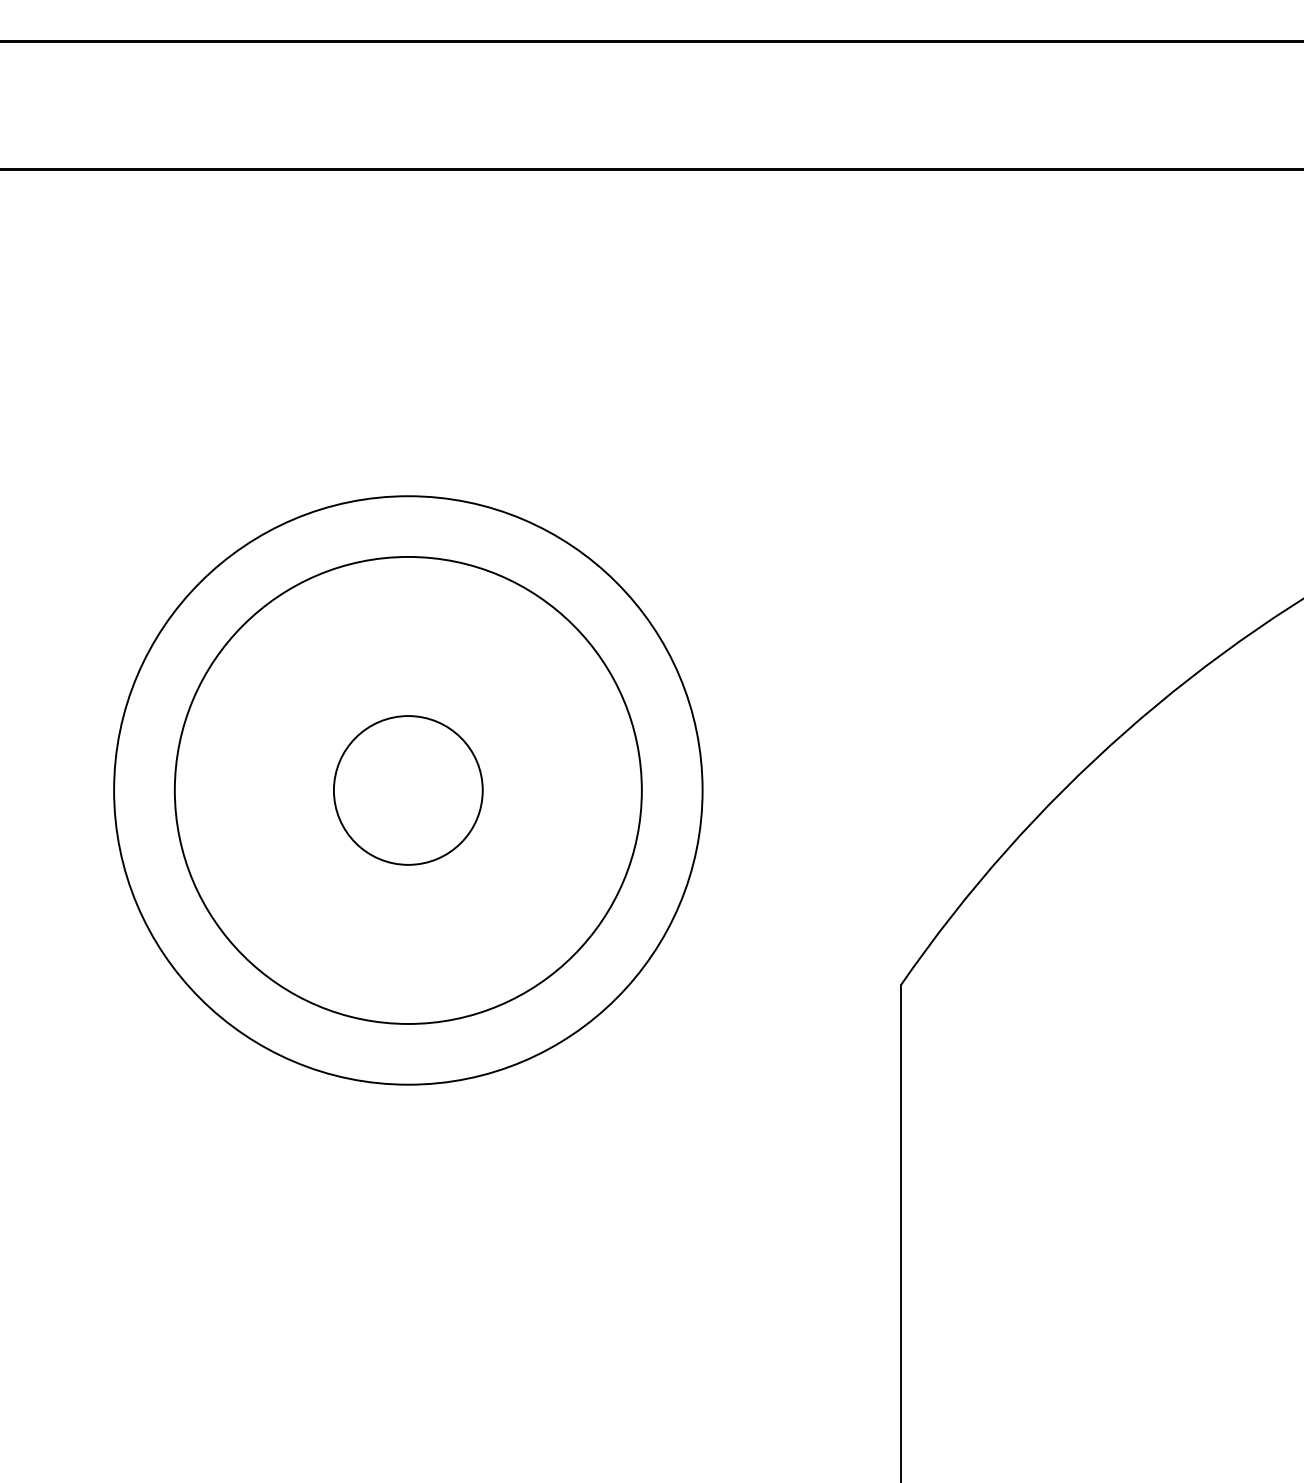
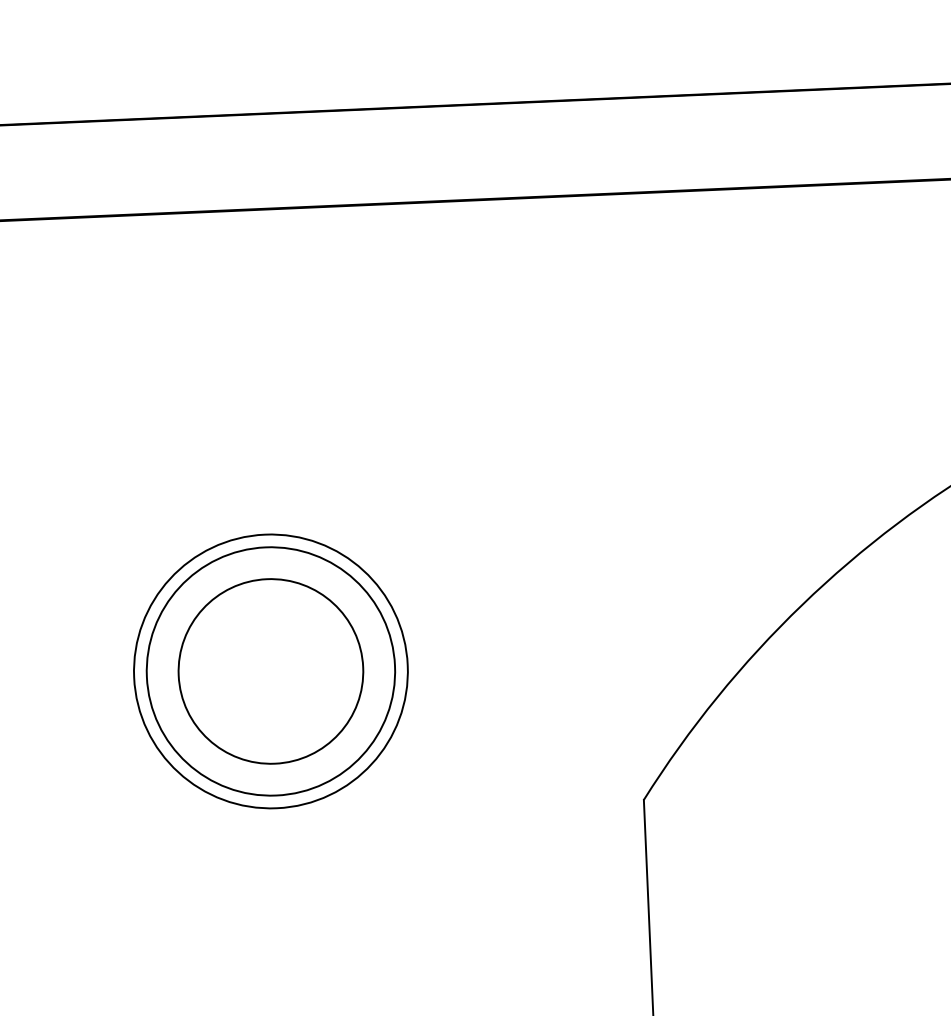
circle: (408, 790) -> (271, 671), size x0.62
circle: (408, 790) -> (271, 671), size x0.71
circle: (408, 790) -> (271, 671), size x1.67

